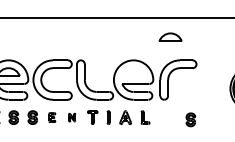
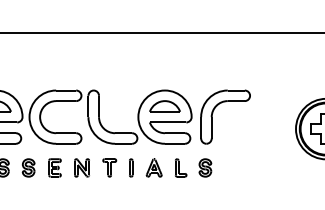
part: (170, 37) -> (164, 106), moved
part: (51, 117) -> (54, 167), size x1.43
part: (71, 117) -> (81, 167), size x1.67
part: (190, 119) -> (205, 167), moved

